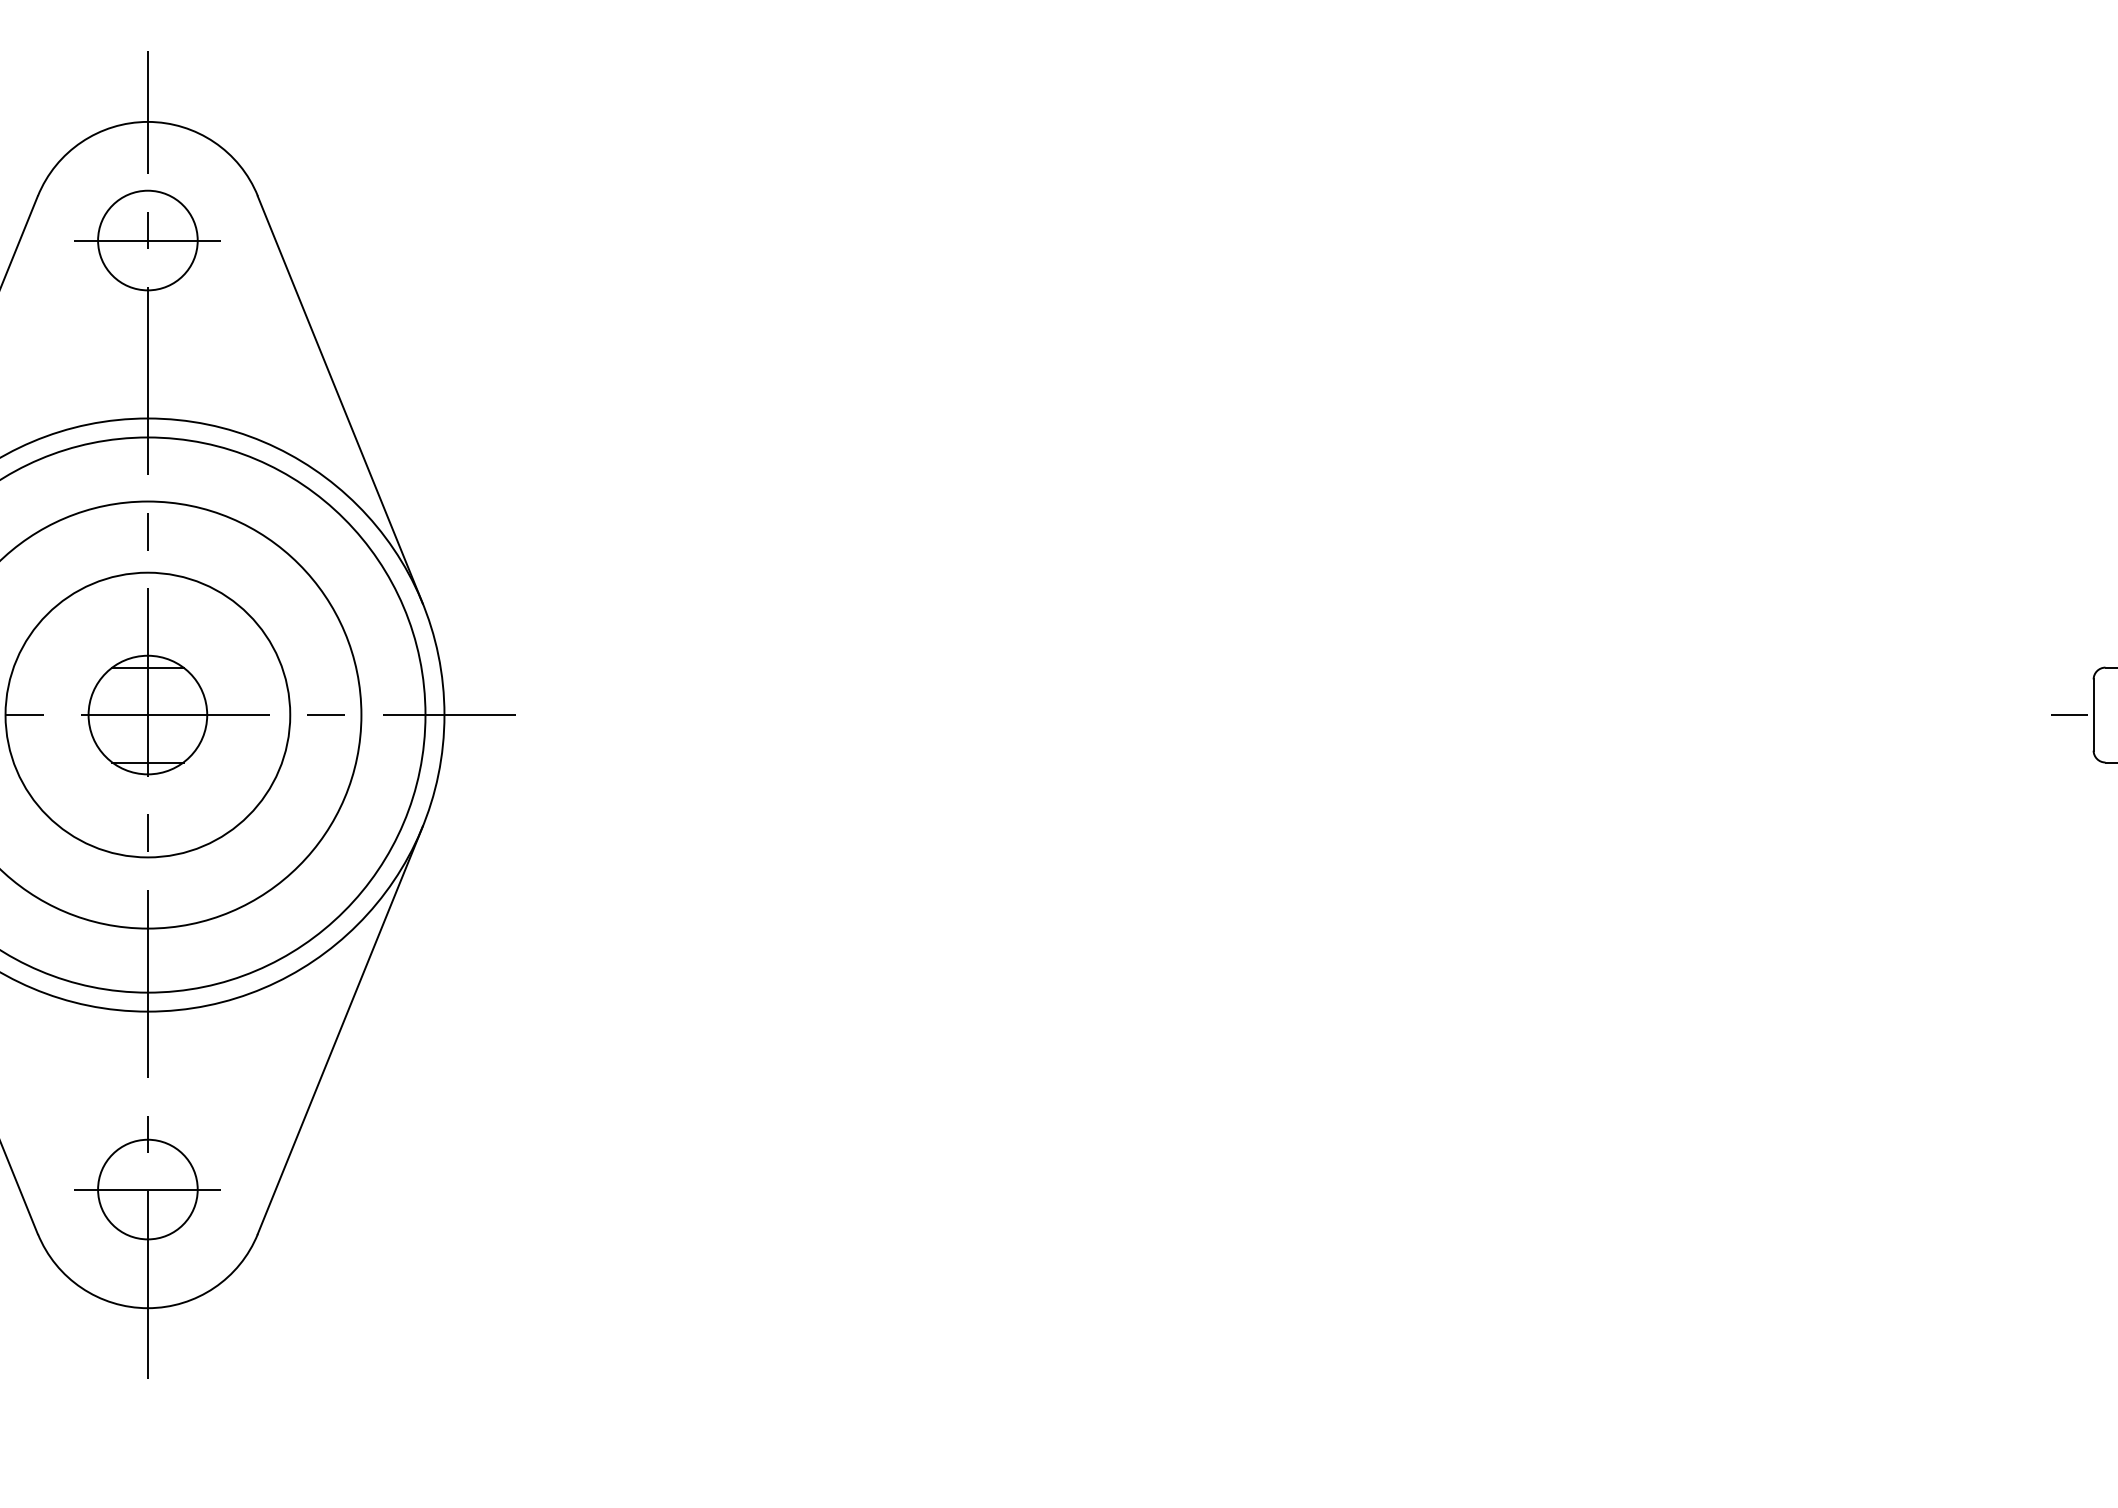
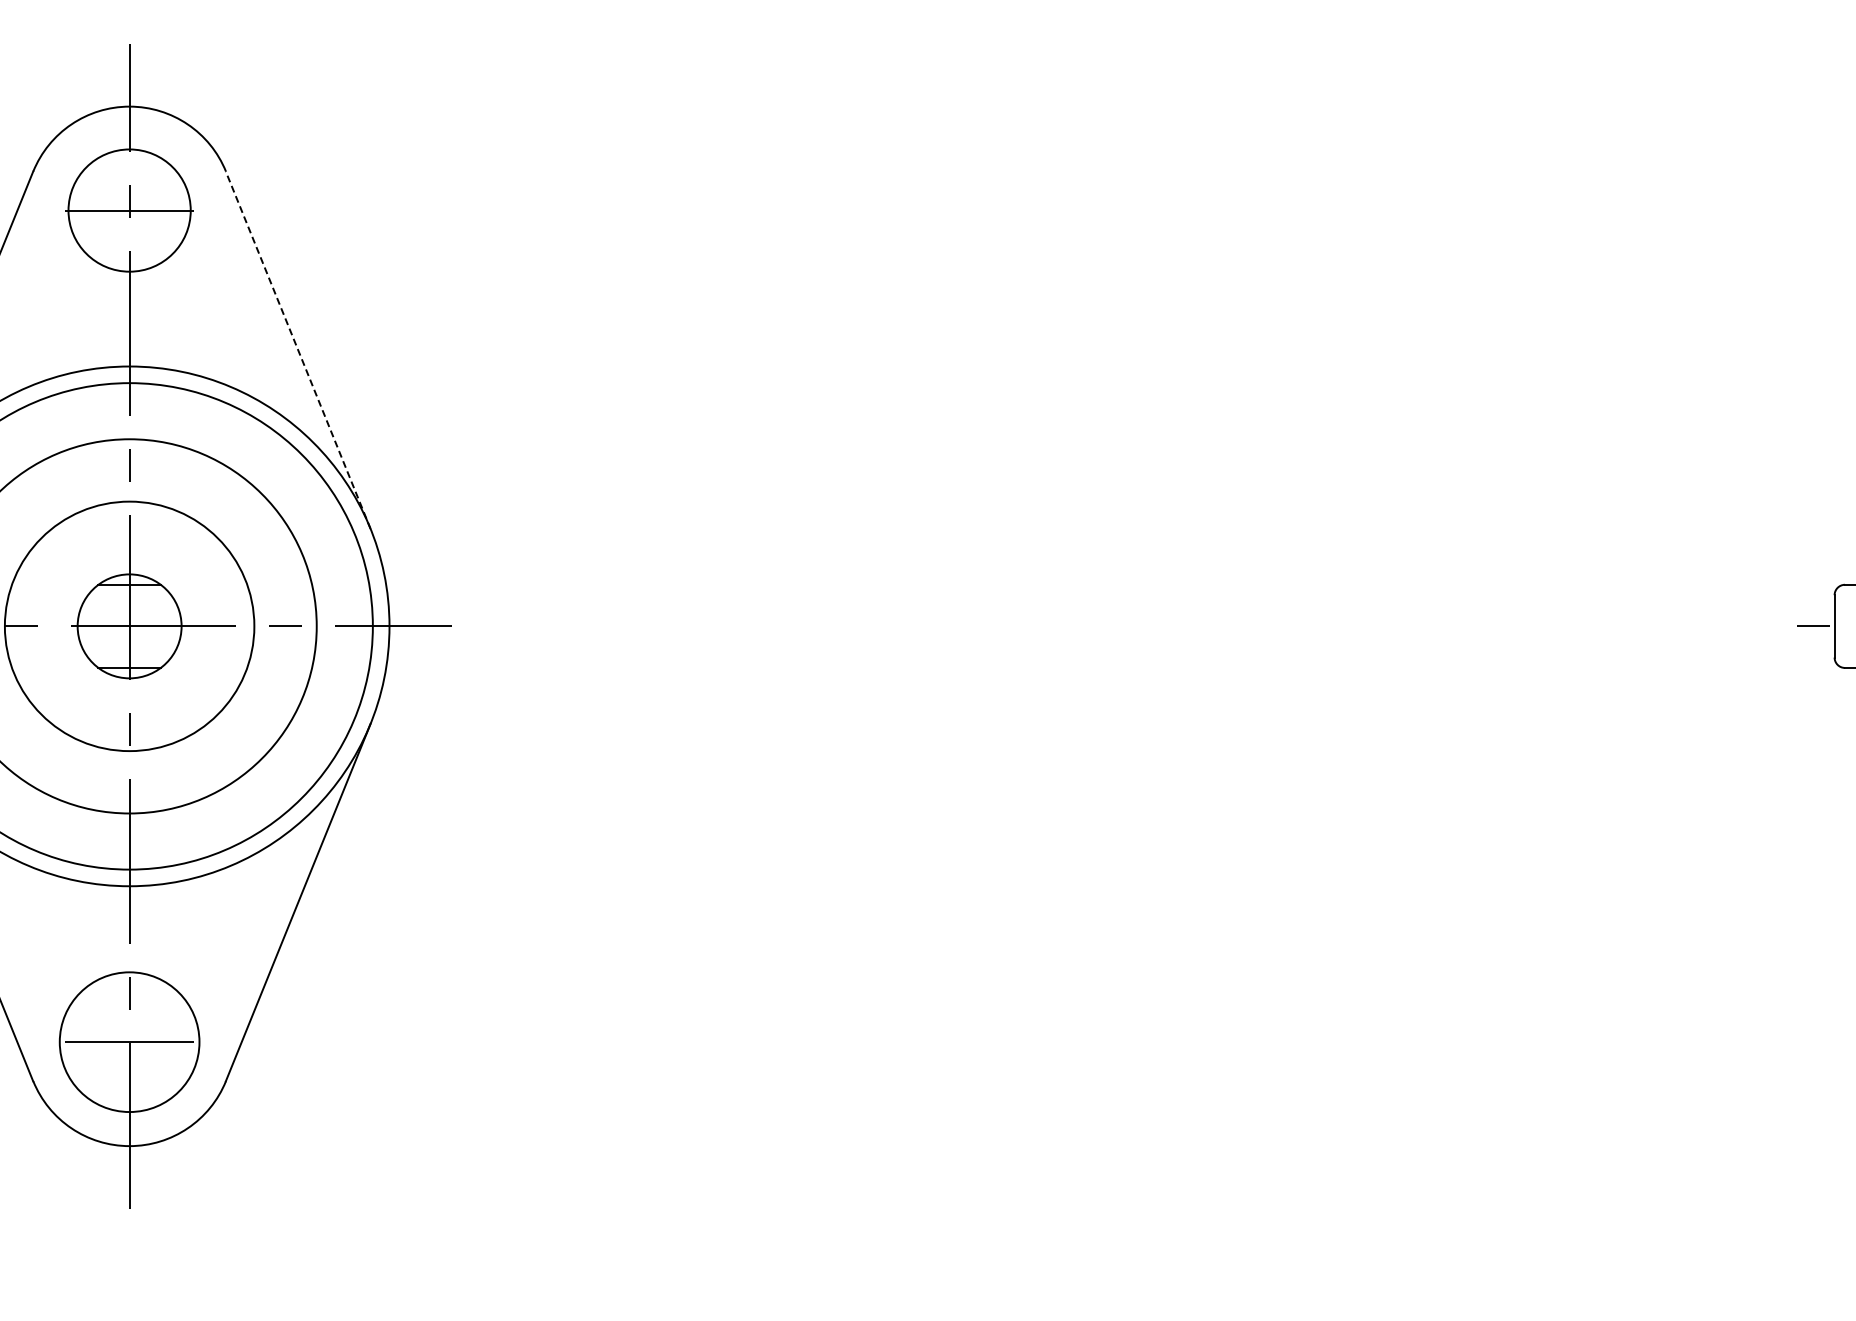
circle: (147, 240) -> (129, 210), size x1.4
line: (340, 400) -> (298, 350), solid -> dashed
circle: (147, 1188) -> (129, 1041), size x1.6

